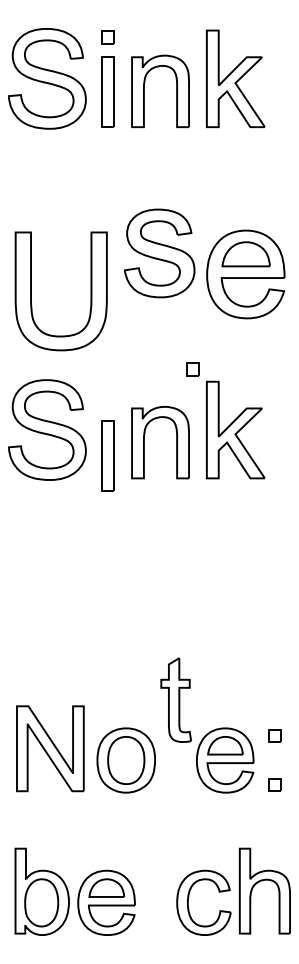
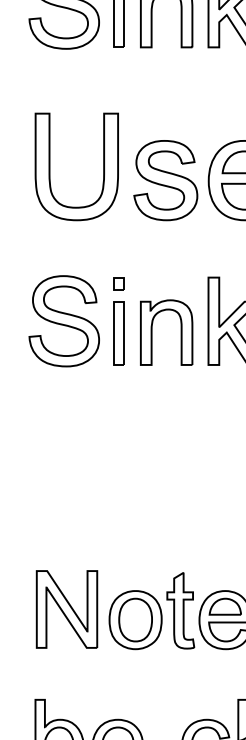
part: (159, 253) -> (165, 180), moved
part: (31, 291) -> (49, 167), moved
part: (192, 369) -> (118, 283), moved
part: (107, 455) -> (118, 332), moved
part: (175, 699) -> (180, 610), moved

